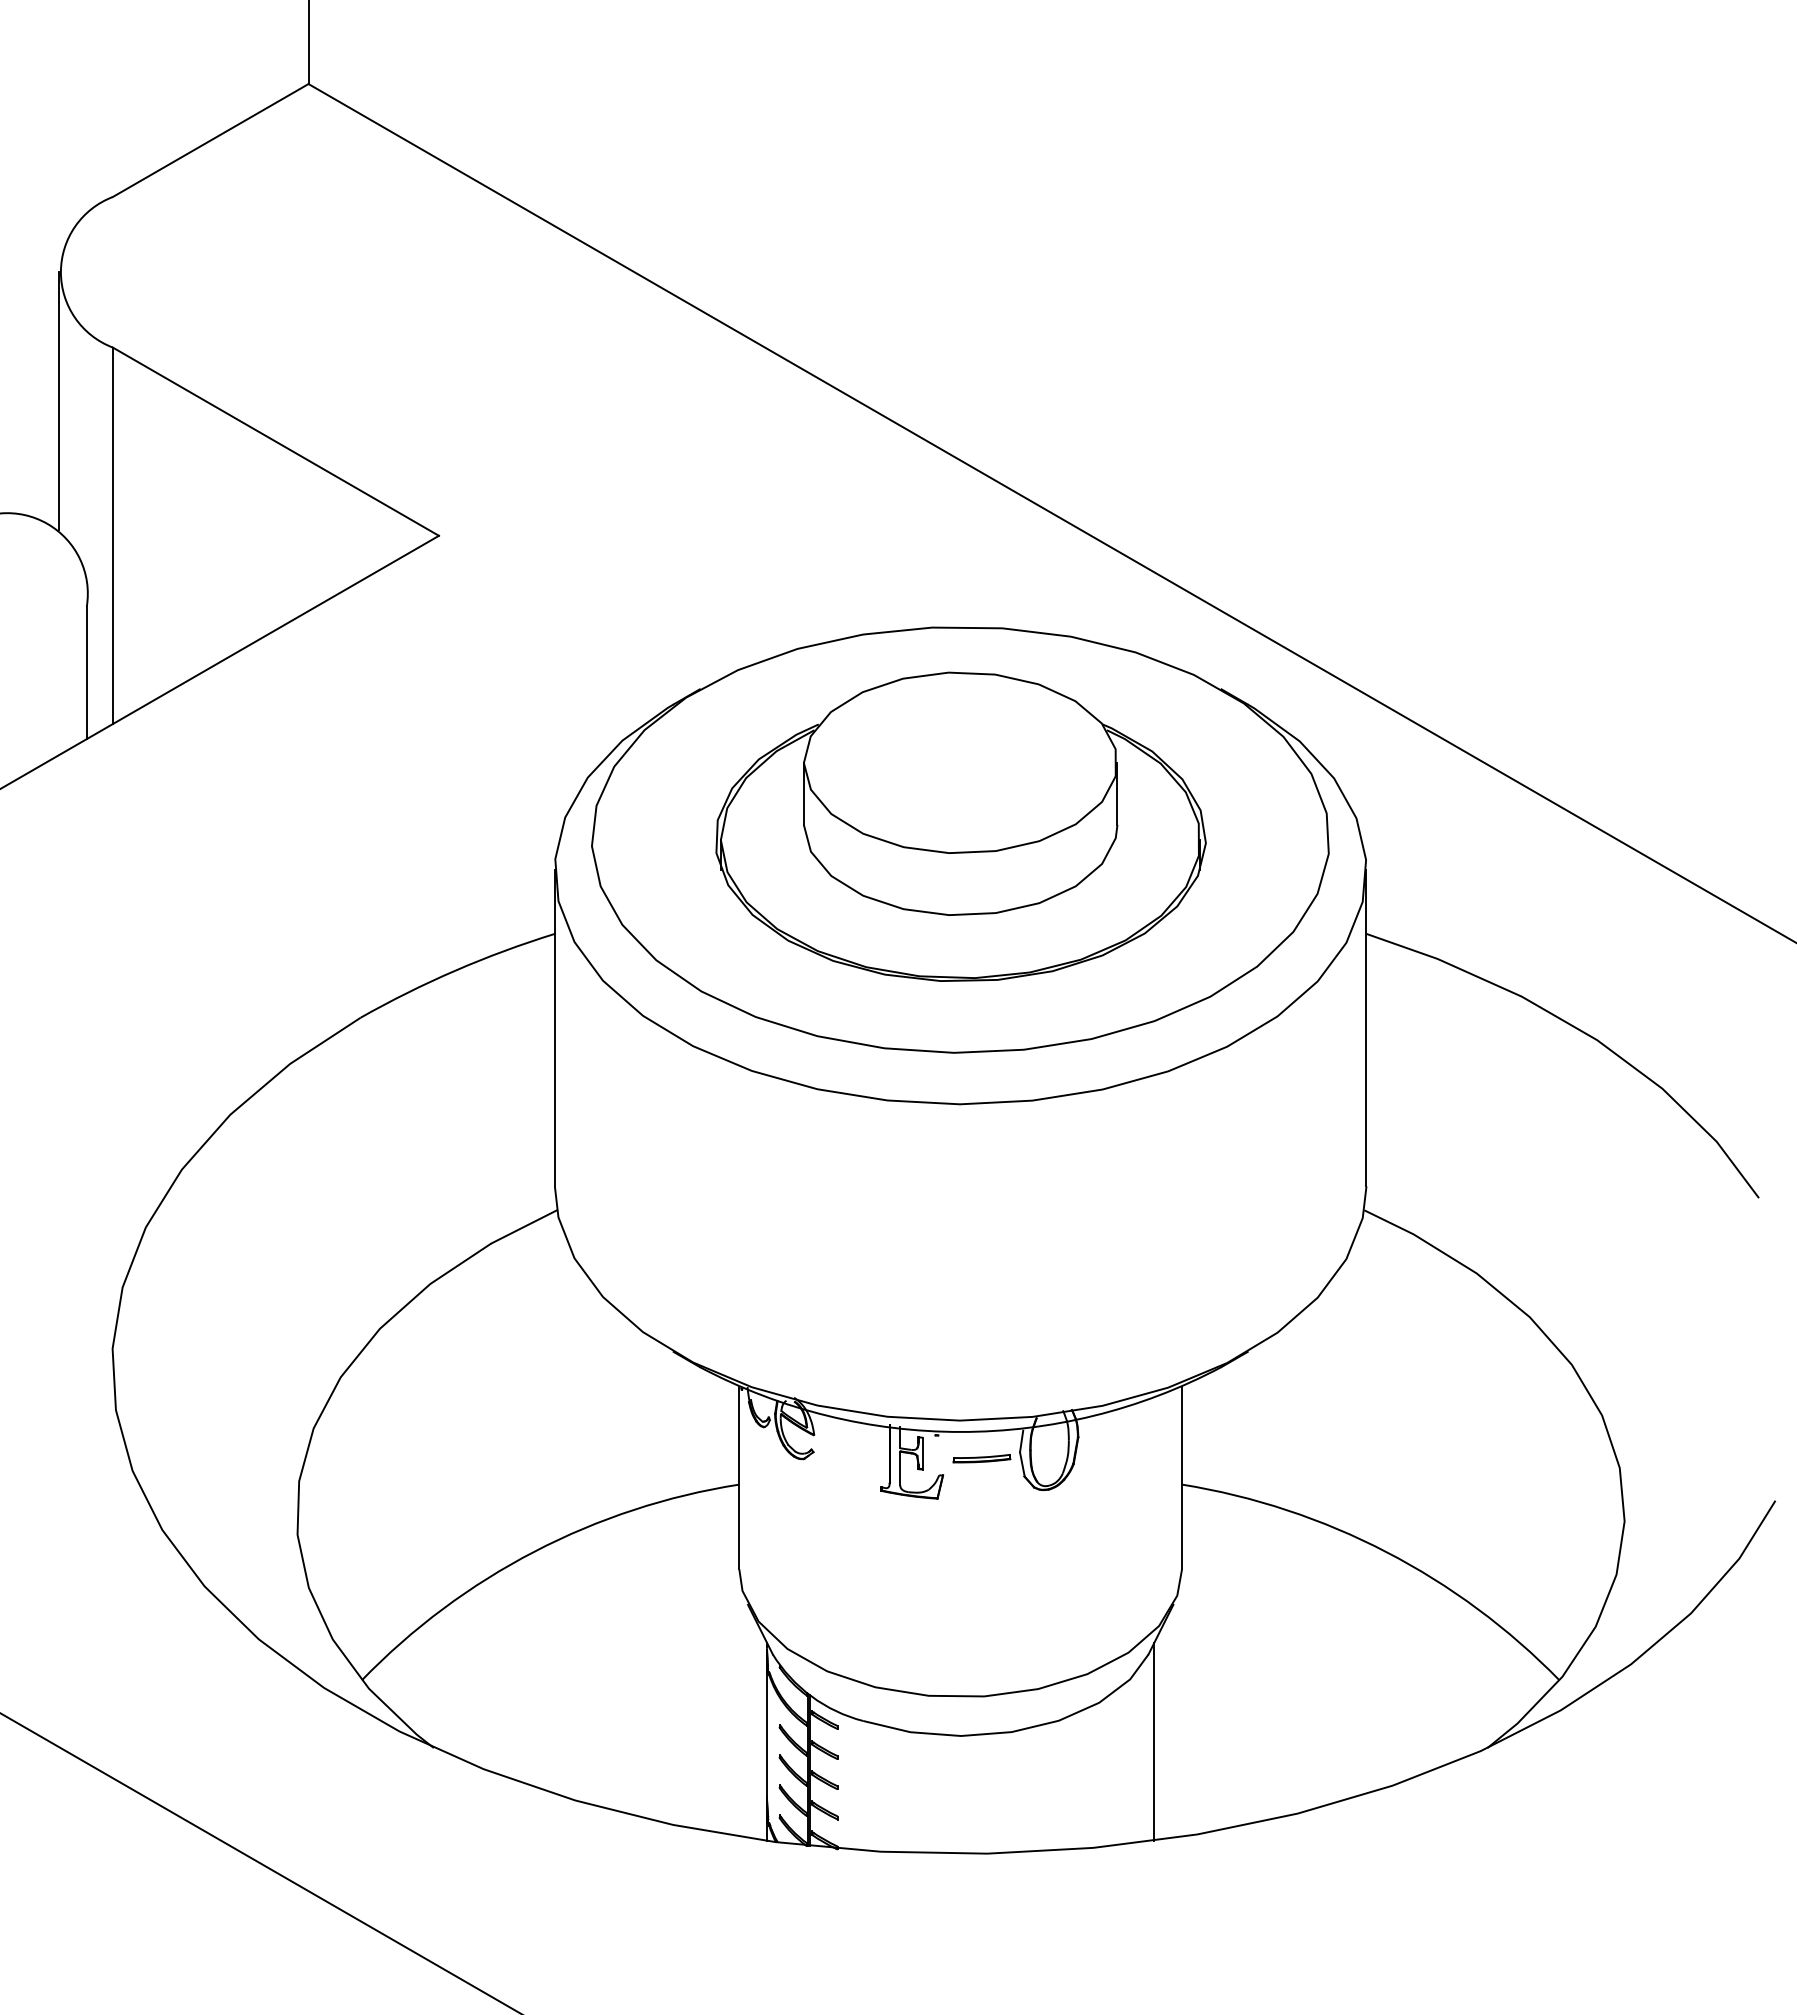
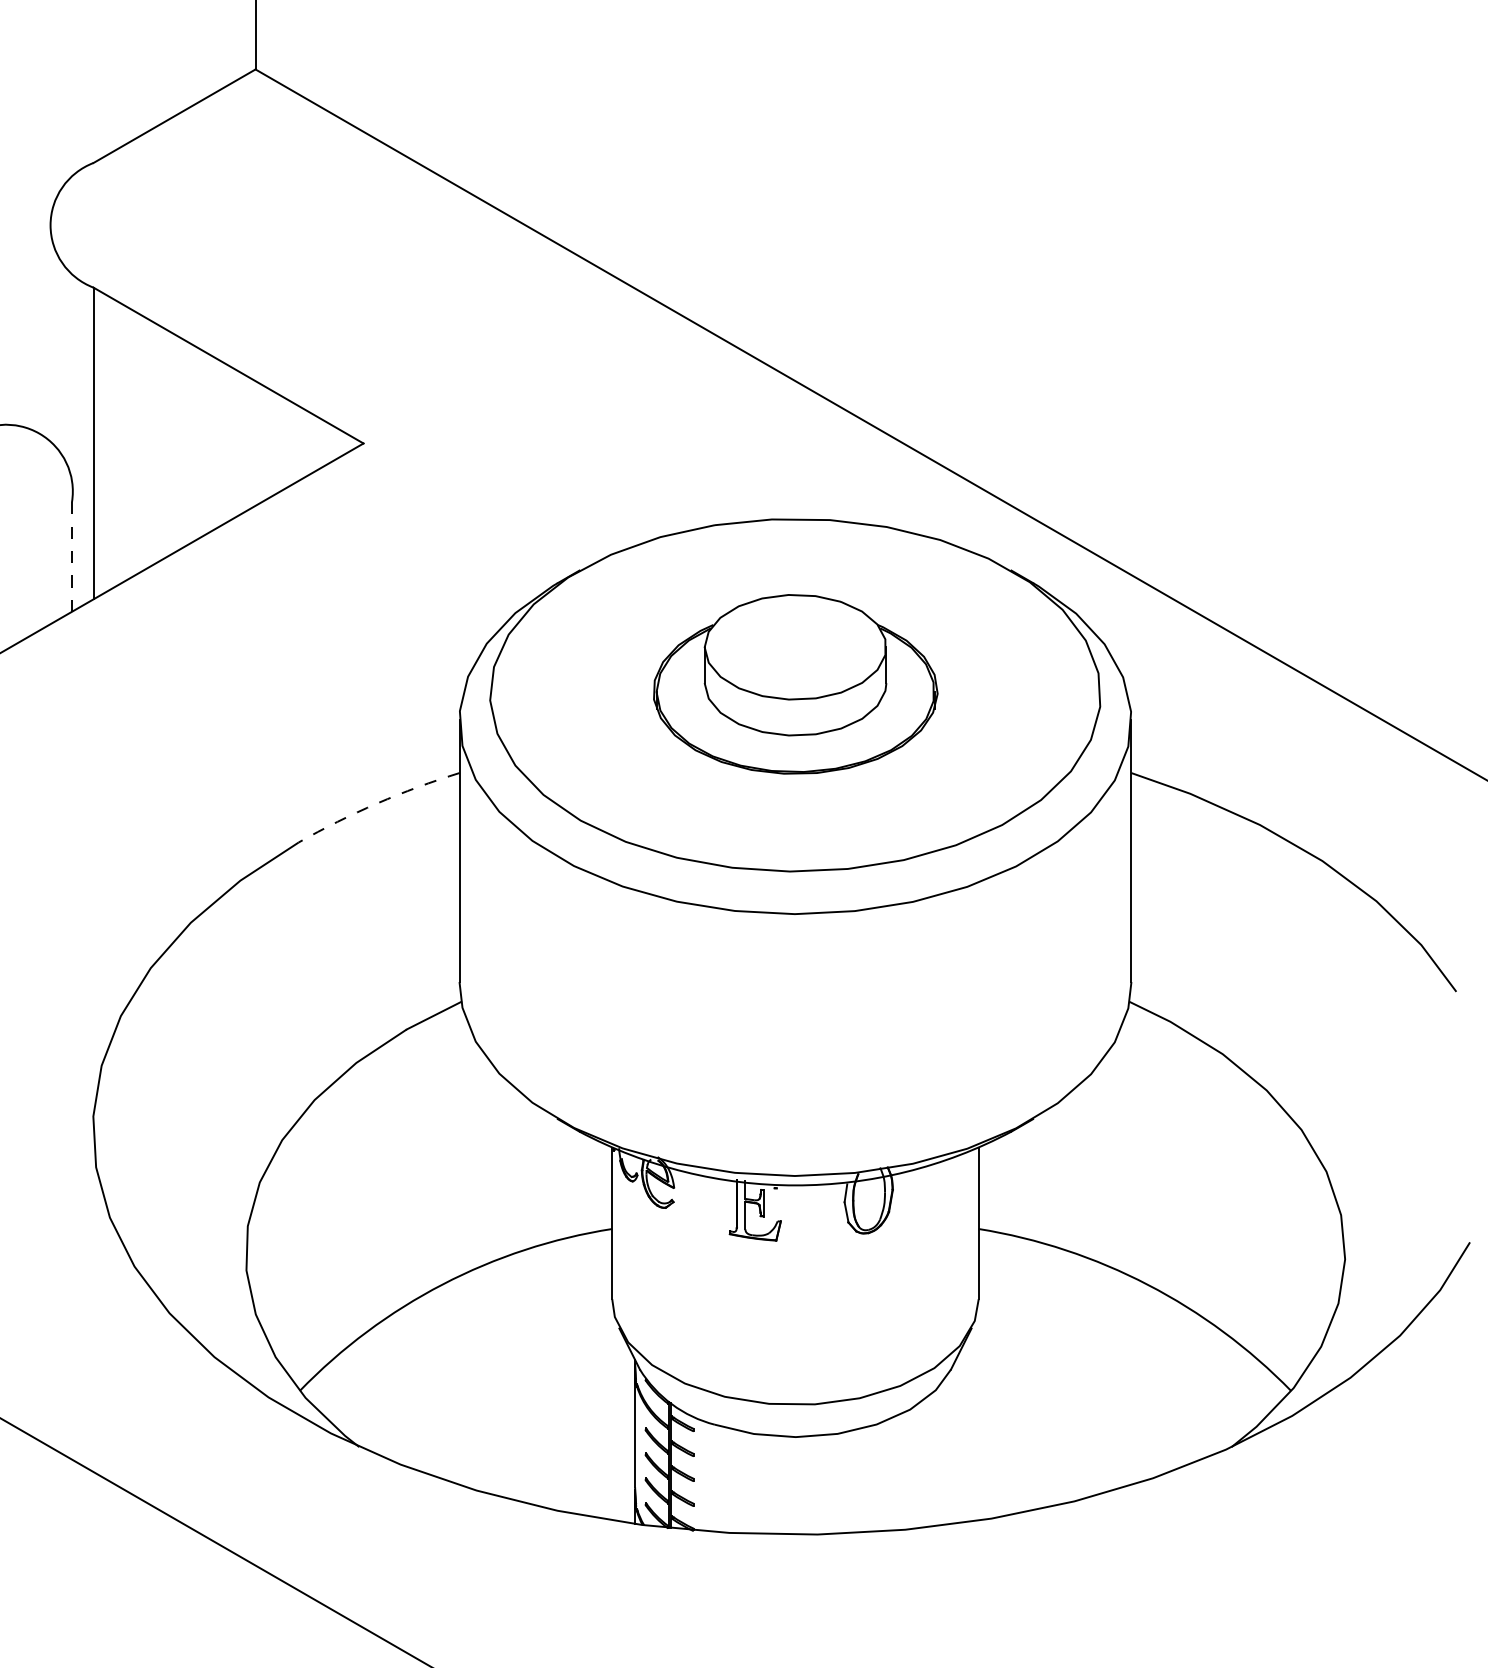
line: (58, 400) -> (48, 331), removed
line: (86, 673) -> (71, 557), solid -> dashed
part: (960, 826) -> (795, 684), size x0.7
arc: (455, 970) -> (377, 803), solid -> dashed
part: (981, 1458) -> (812, 1207), removed
line: (1154, 1741) -> (955, 1441), removed

